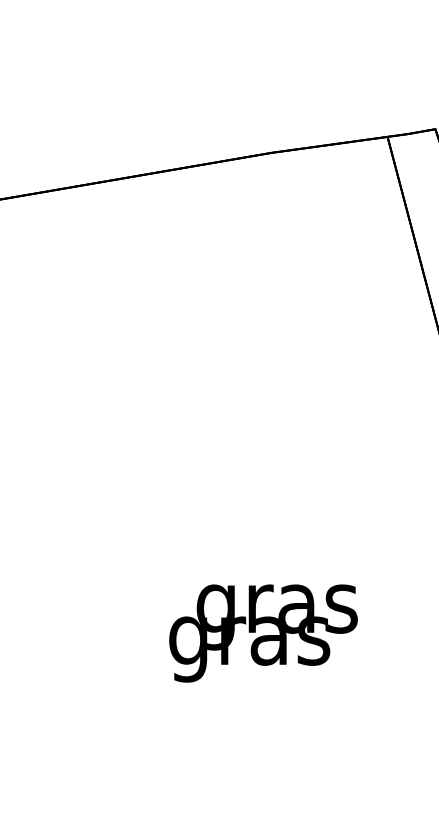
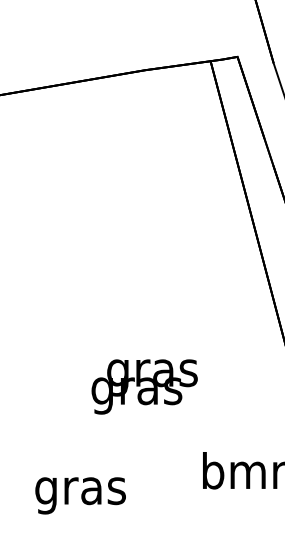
text: (263, 632) -> (144, 386), moved

